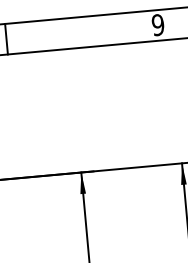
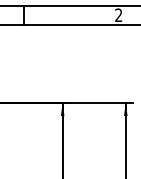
text: (157, 25) -> (118, 15), 9 -> 2

